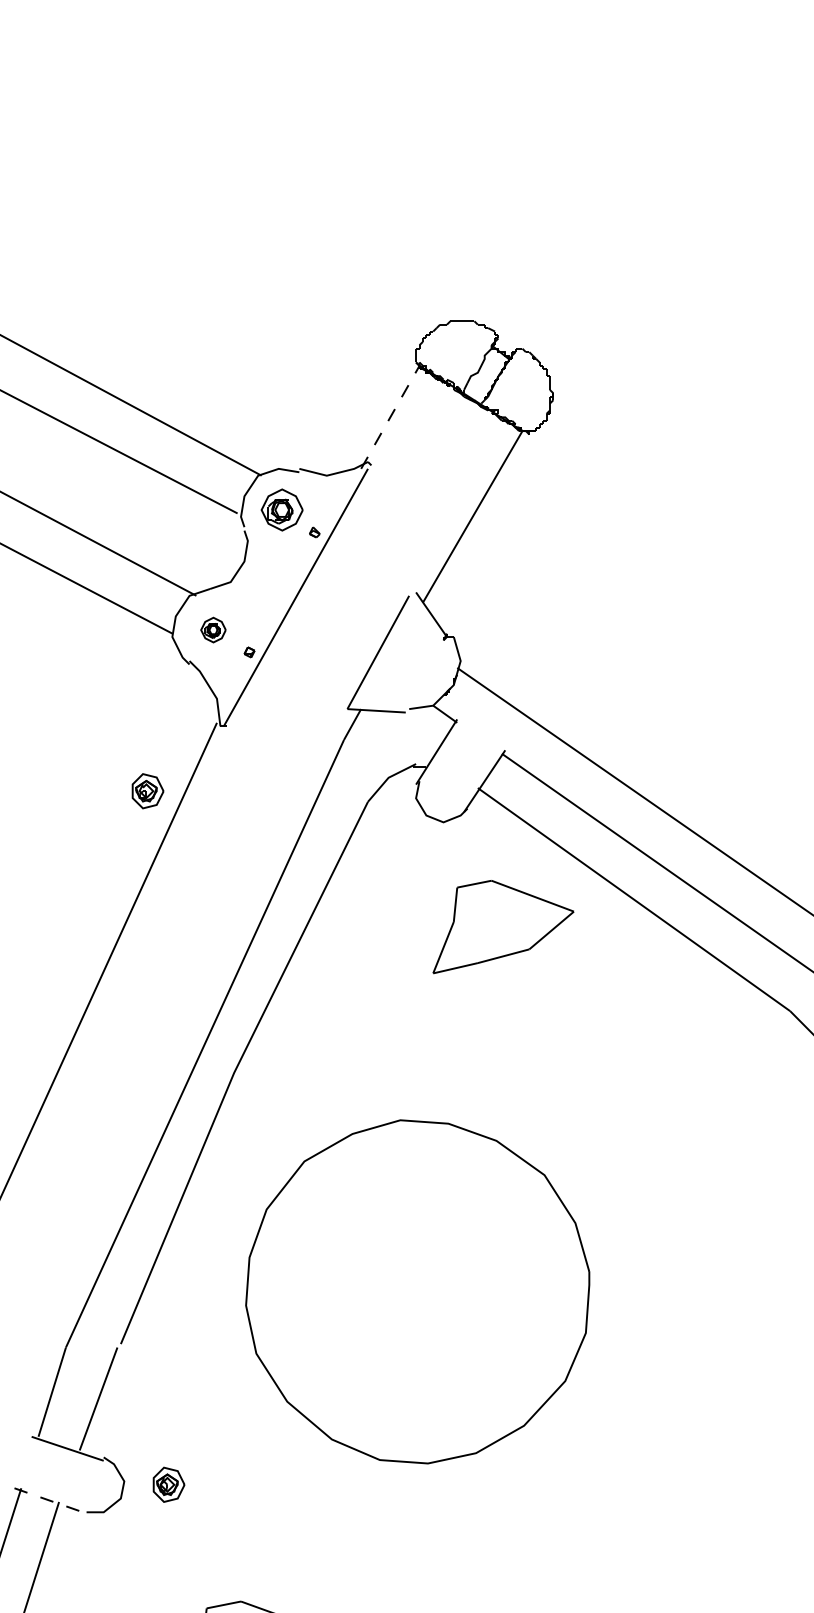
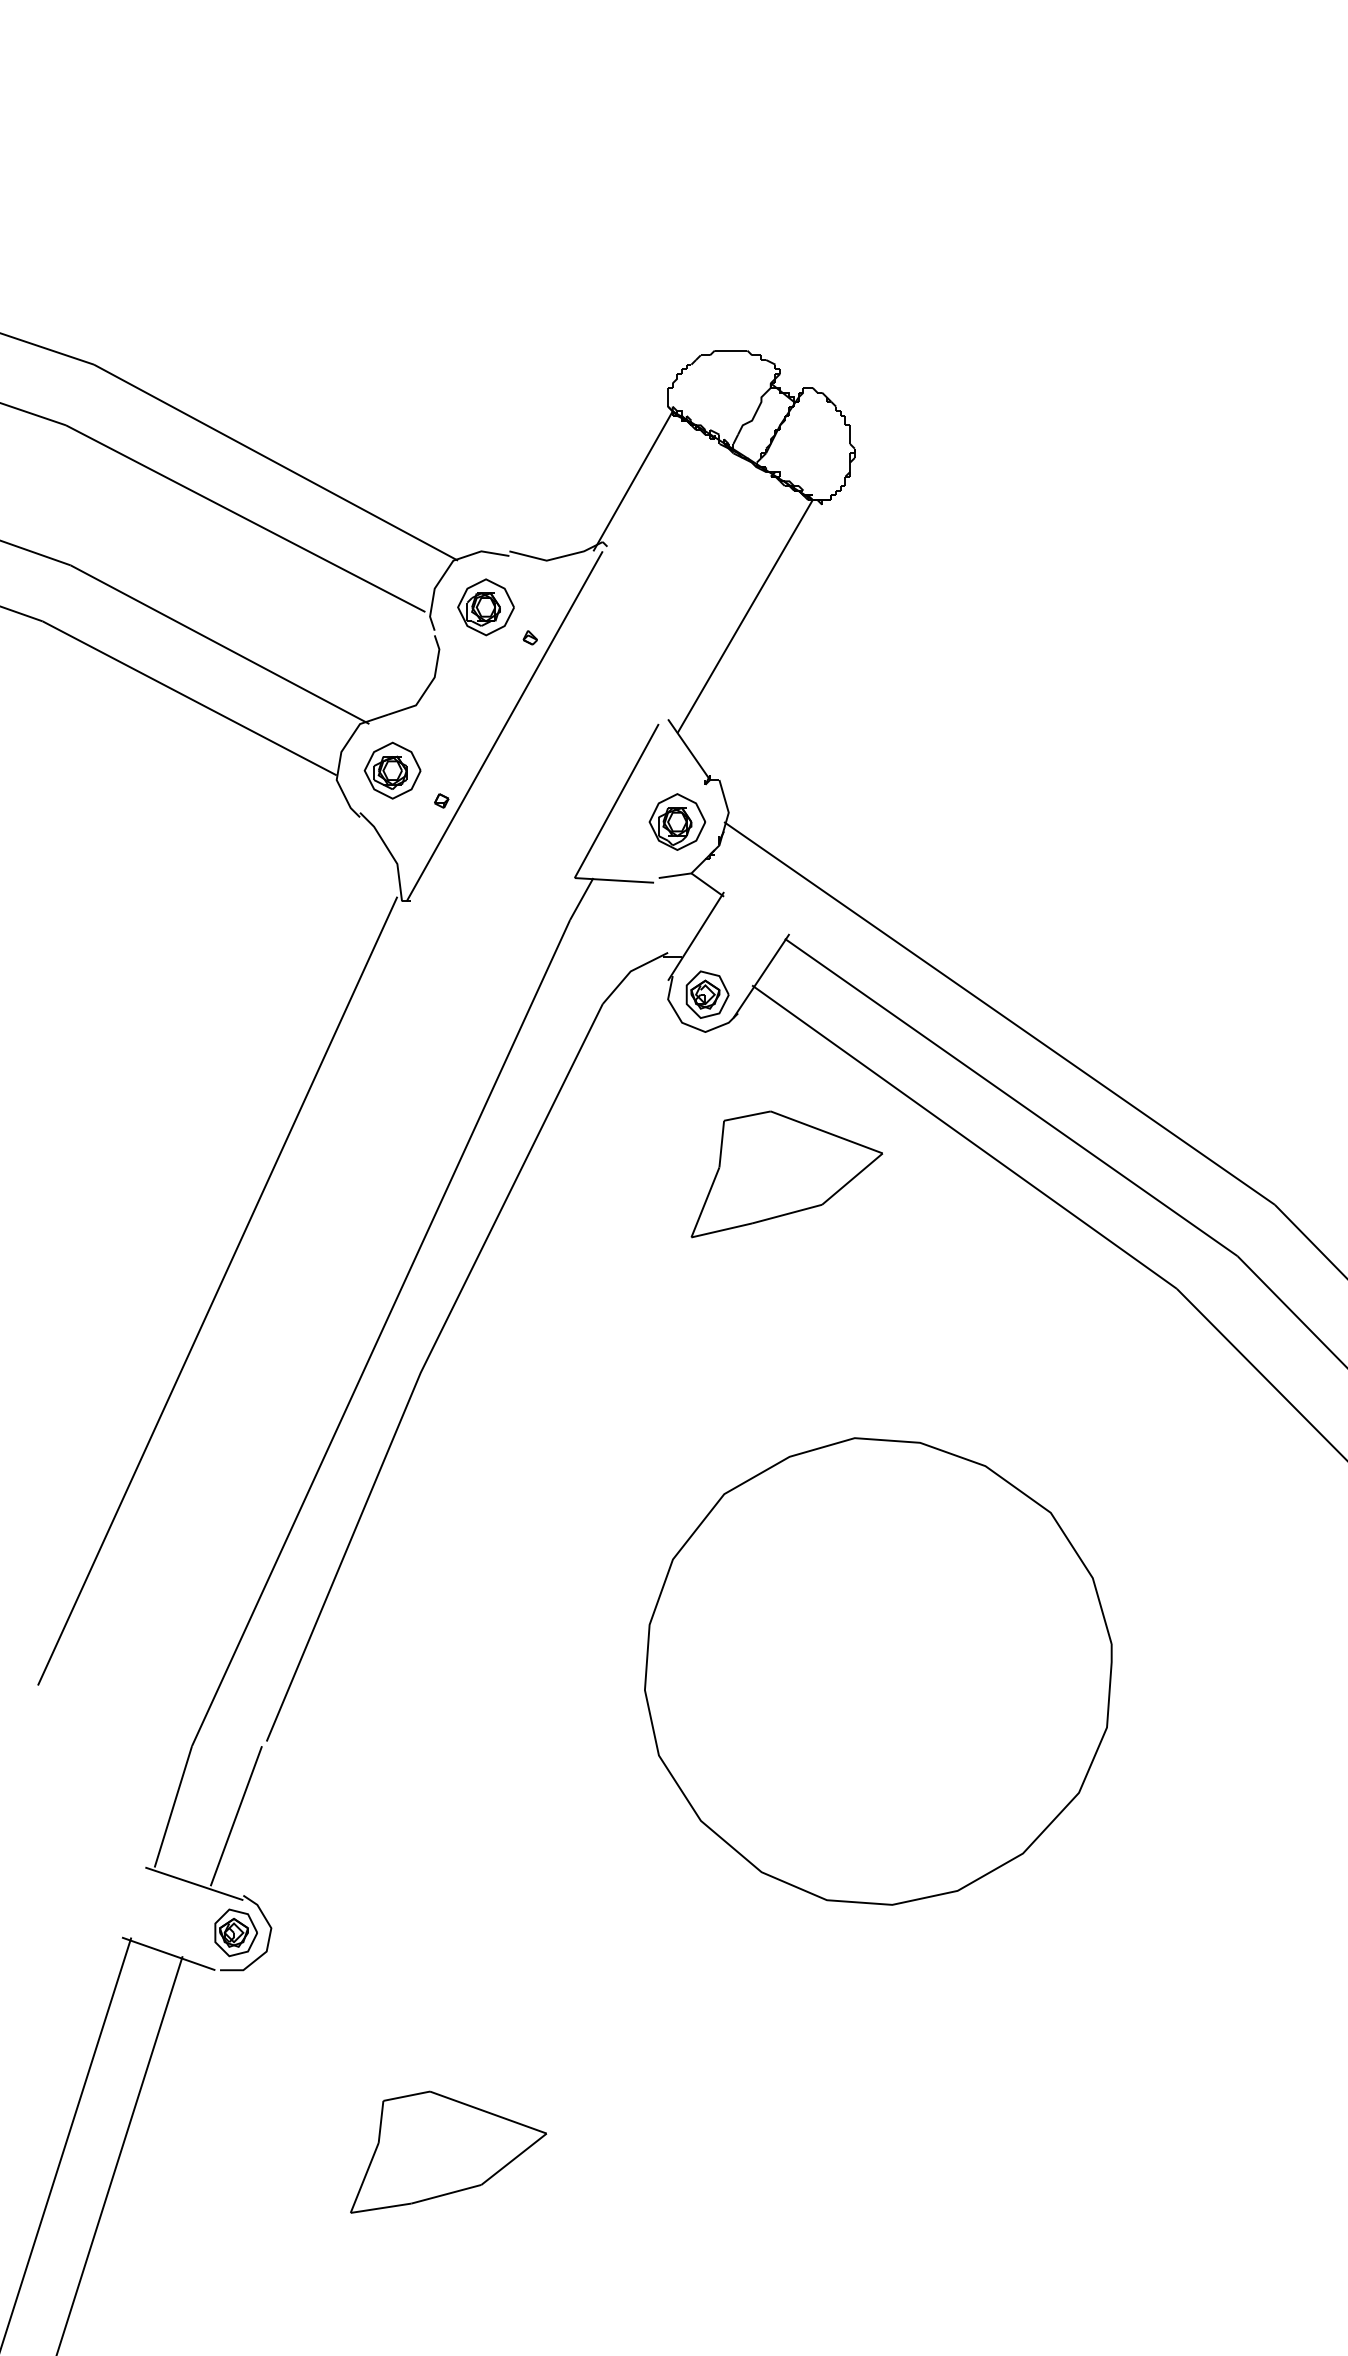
line: (390, 416) -> (633, 480), dashed -> solid
part: (213, 630) -> (392, 770), size x1.67
part: (422, 667) -> (676, 821), added
part: (147, 791) -> (707, 994), moved
curve: (307, 1417) -> (728, 1842), moved
part: (168, 1484) -> (235, 1932), moved
line: (49, 1500) -> (169, 1954), dashed -> solid

